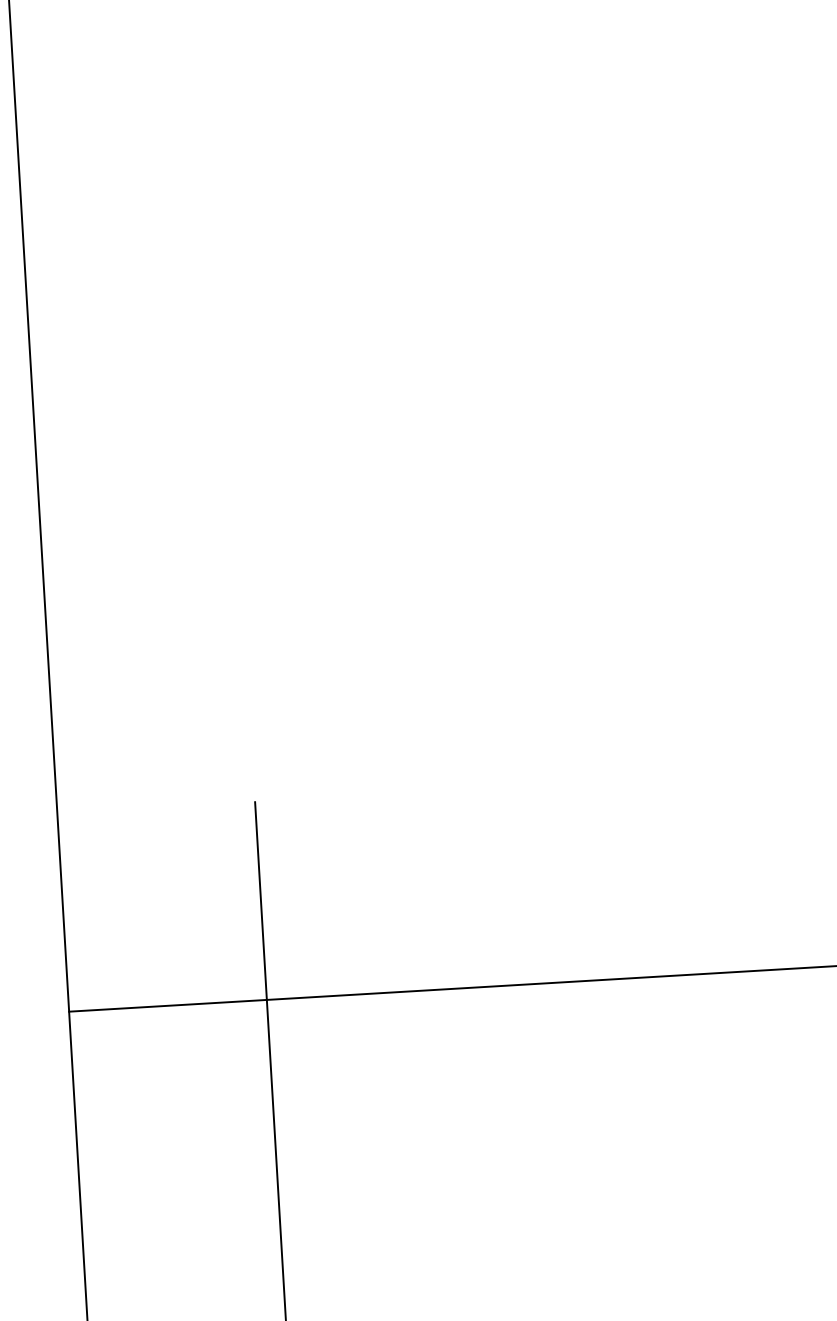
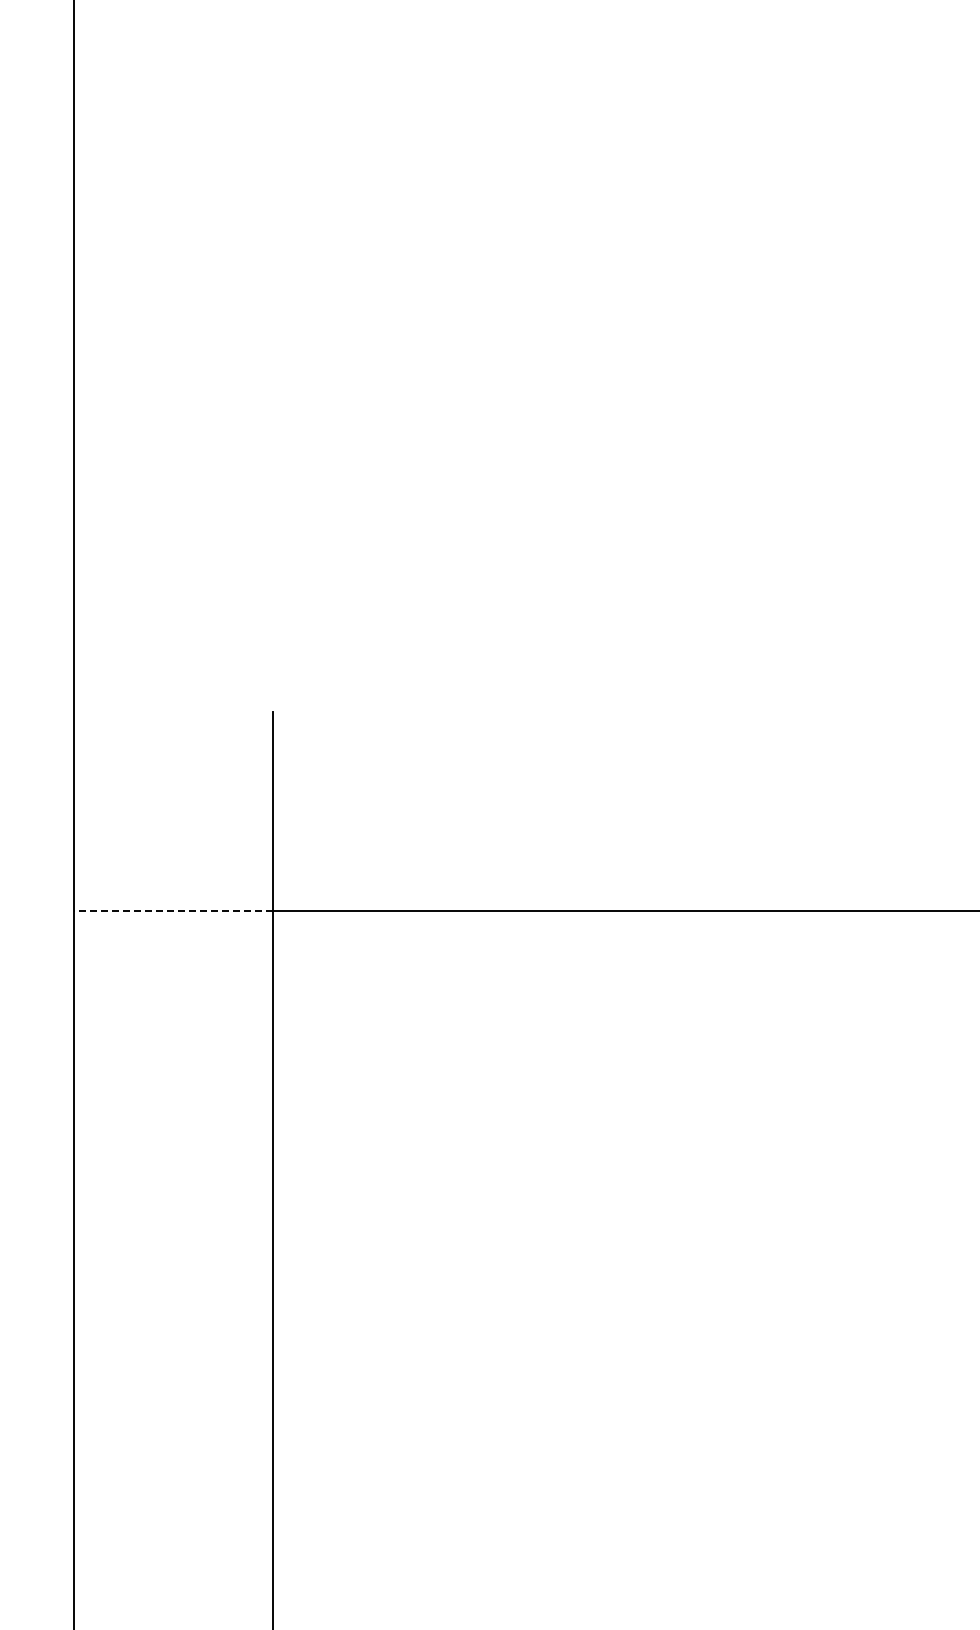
line: (167, 1005) -> (173, 911), solid -> dashed

